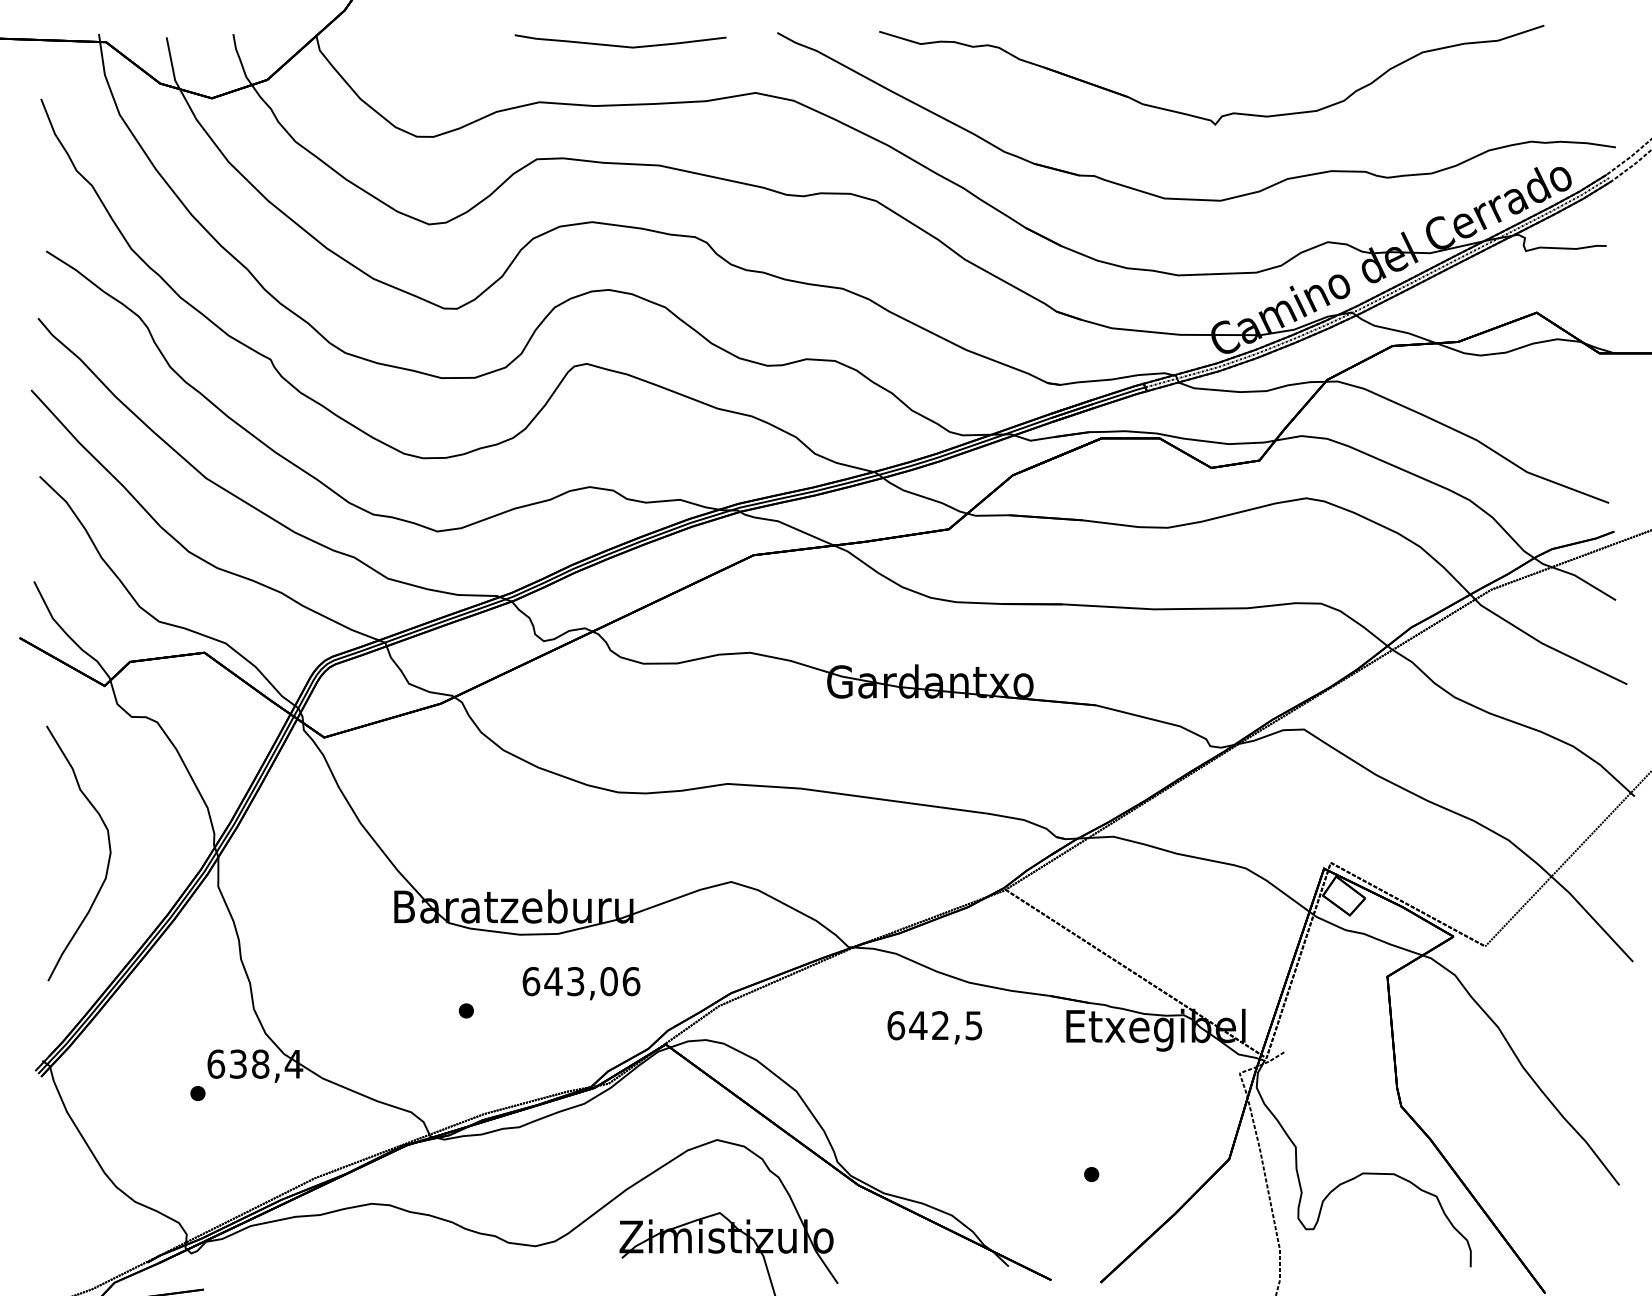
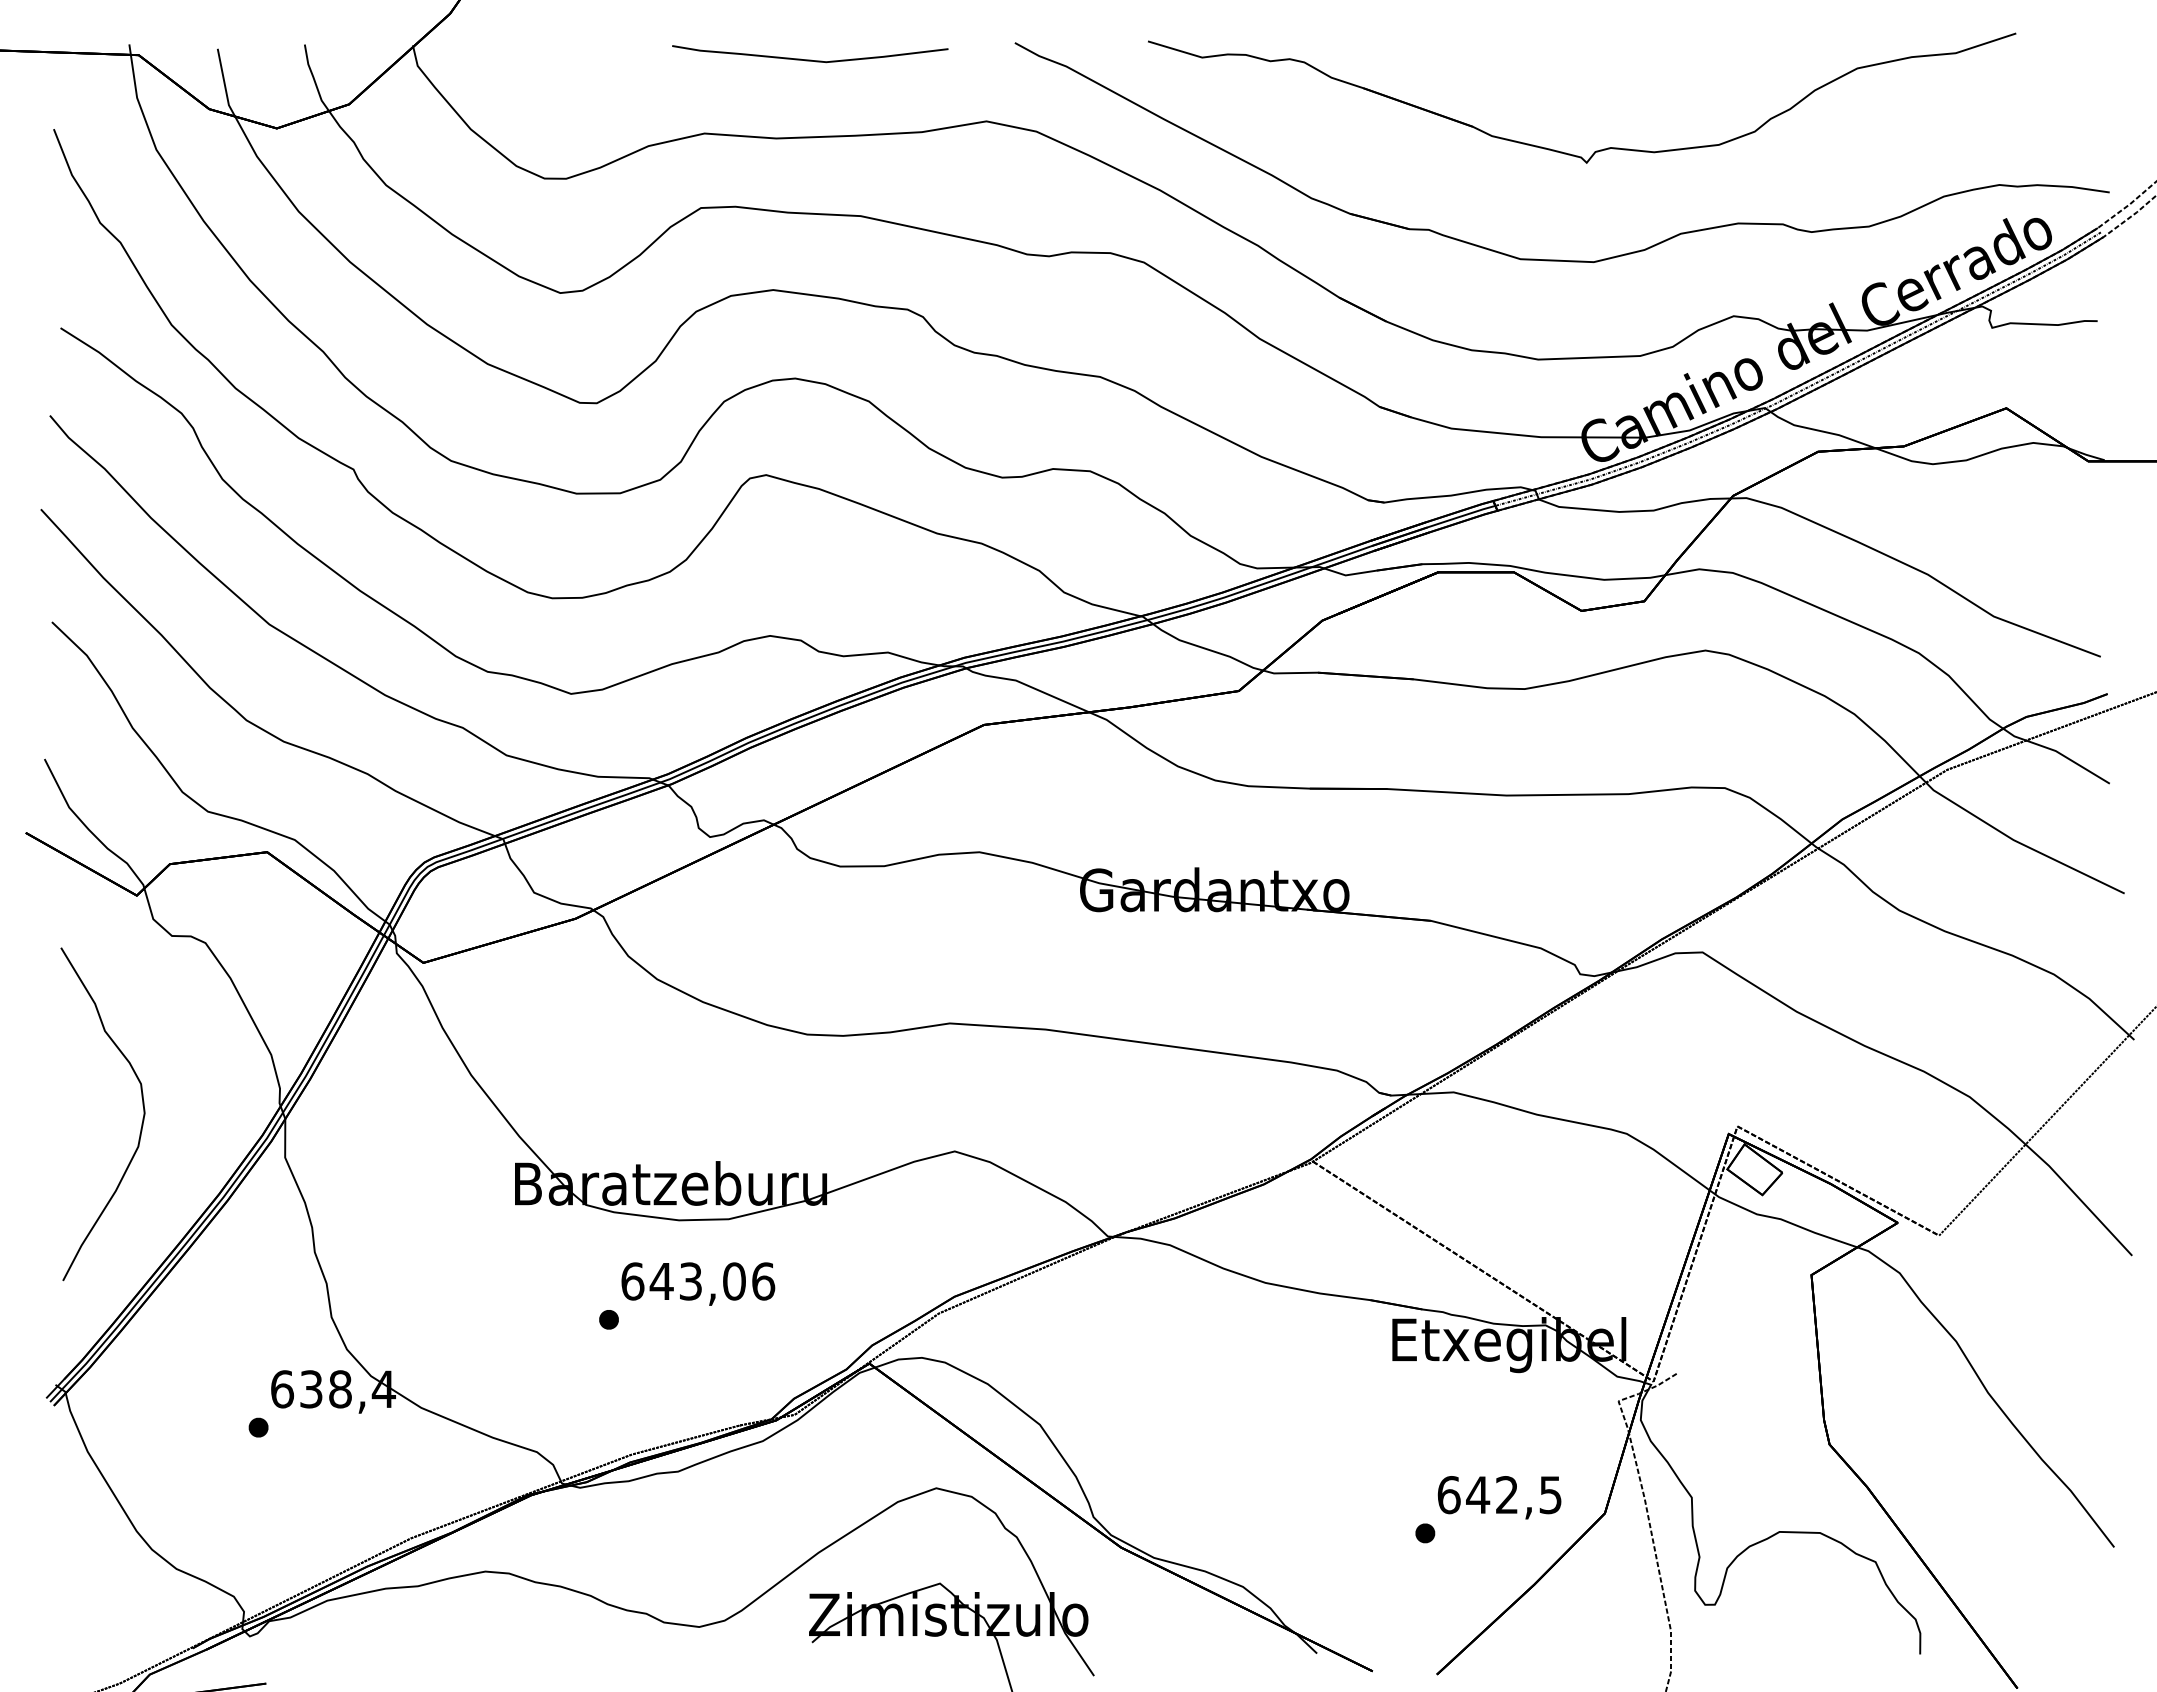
text: (581, 983) -> (698, 1283), moved
text: (934, 1027) -> (1499, 1497), moved

